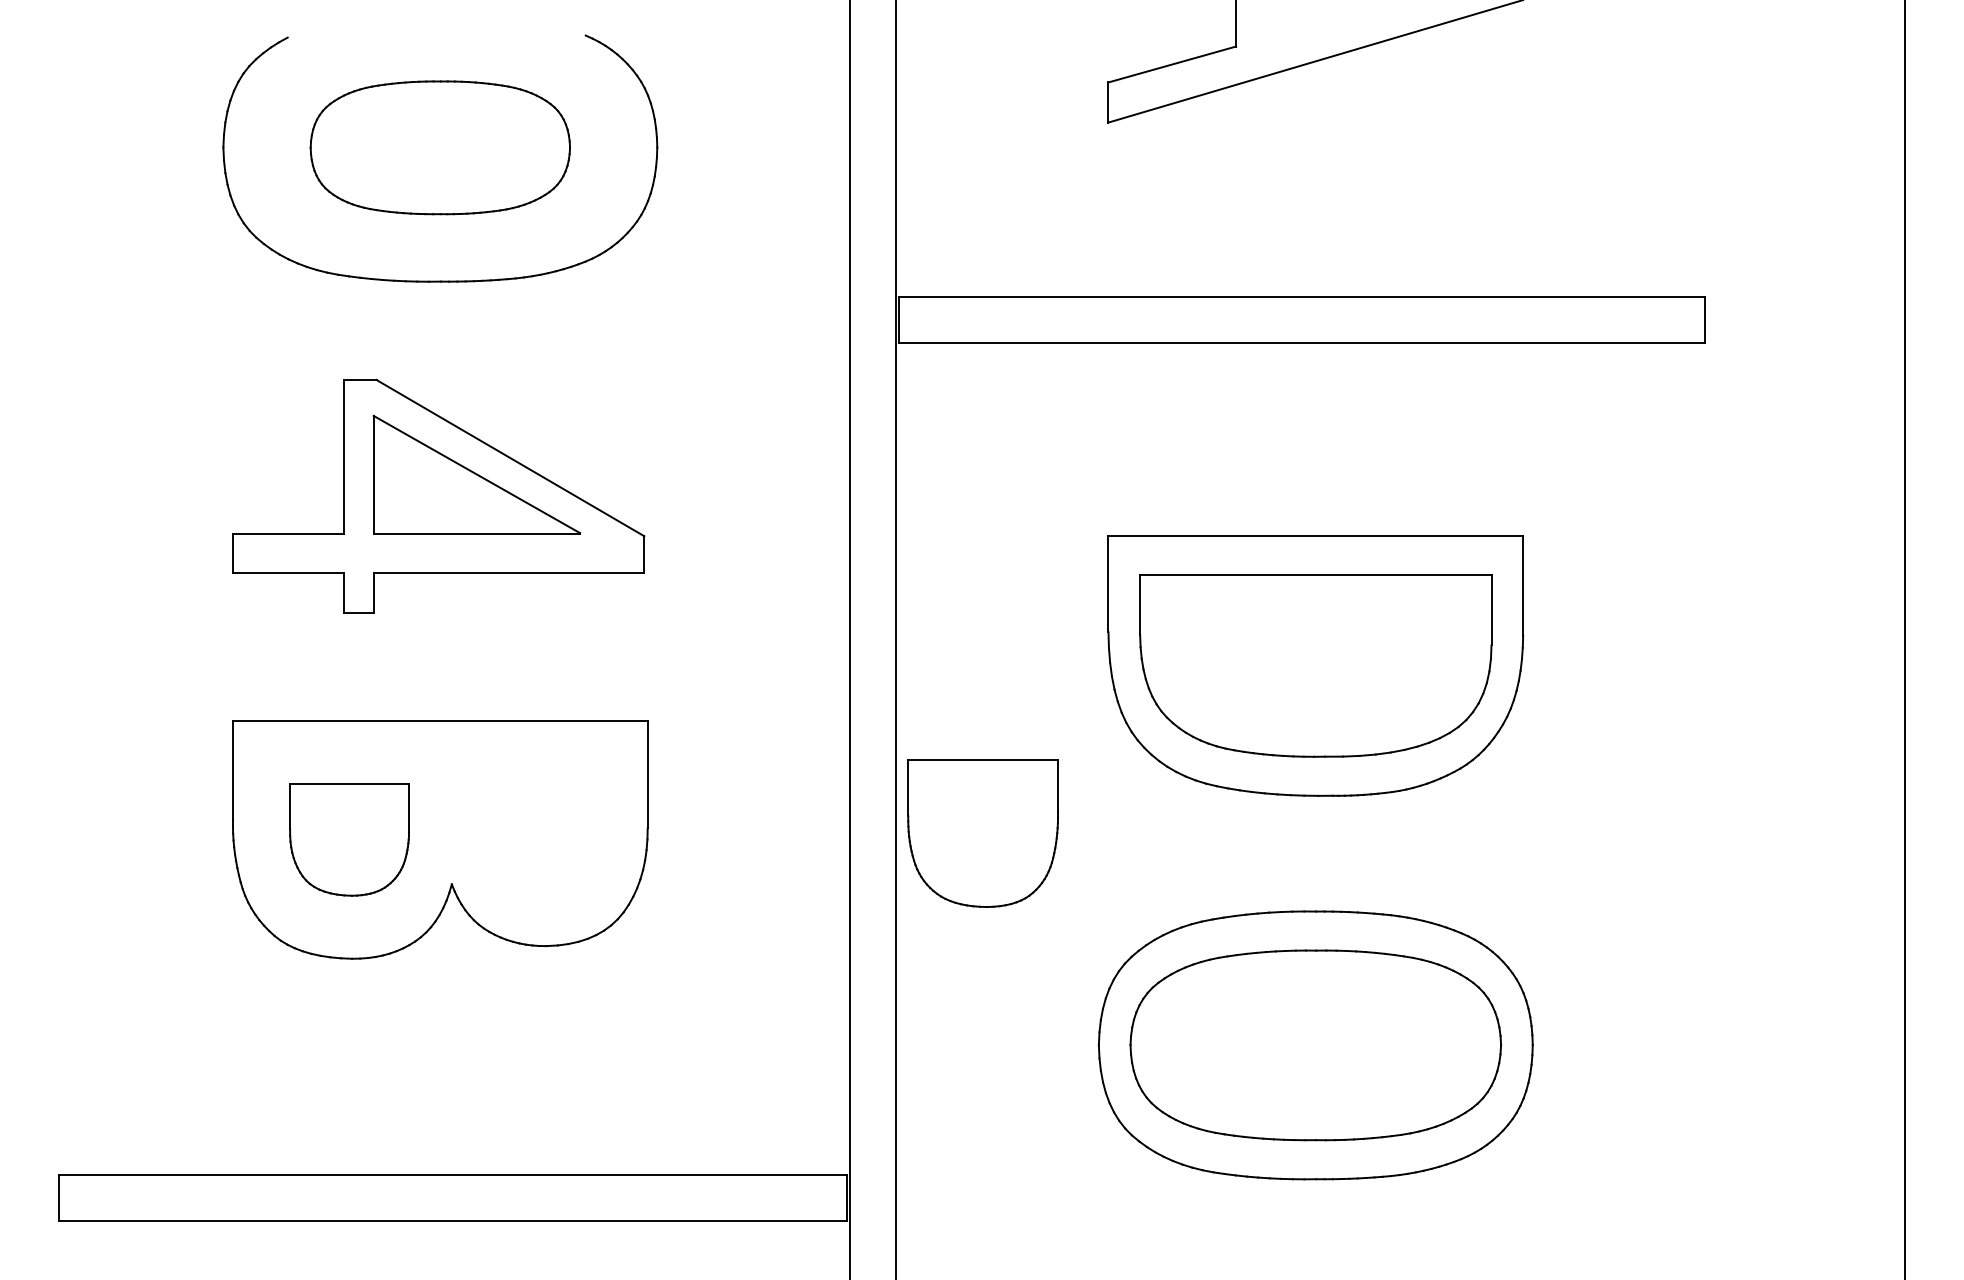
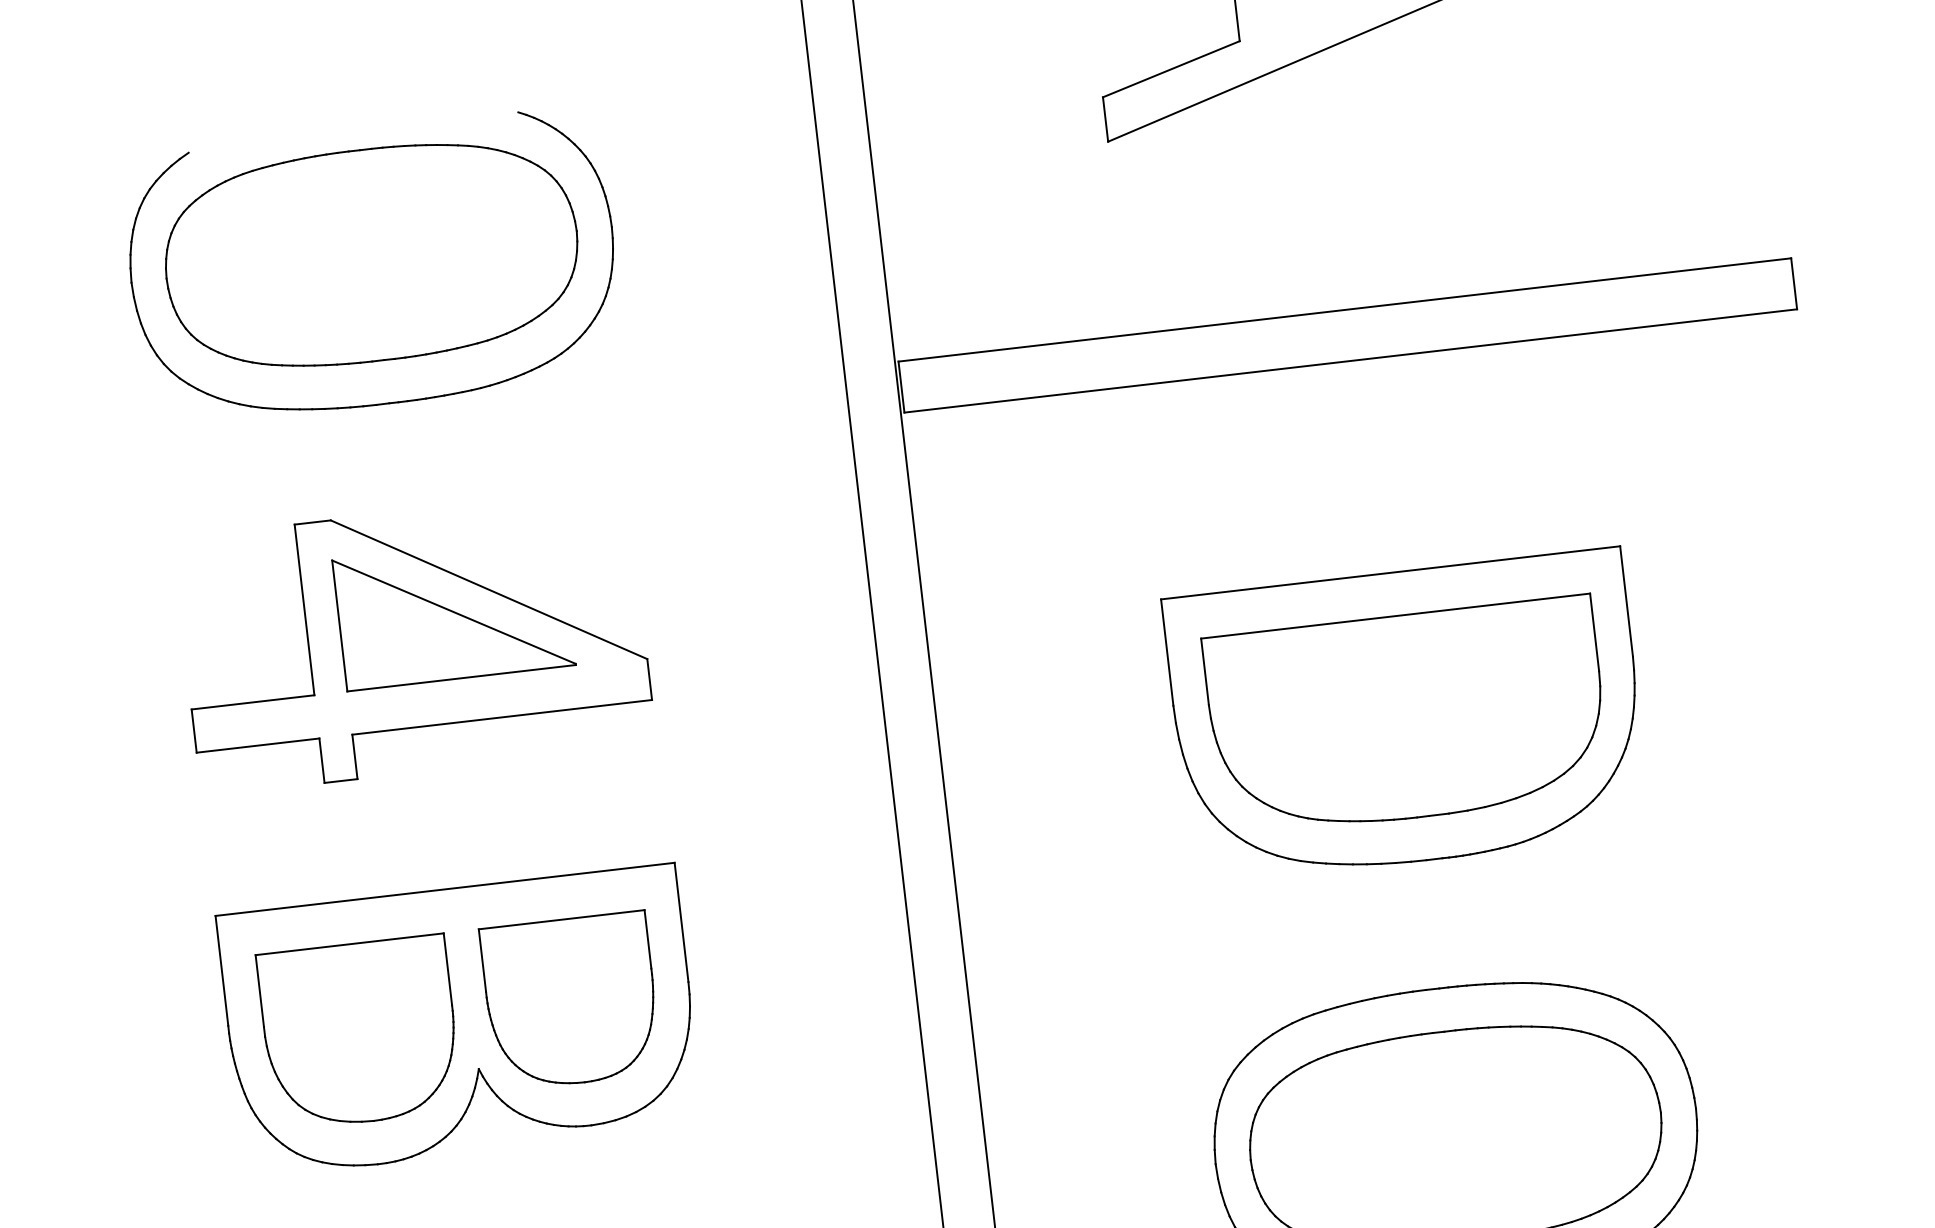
part: (440, 147) -> (371, 254), size x1.43
part: (982, 833) -> (570, 1001), moved
part: (349, 839) -> (359, 1032), size x1.43

